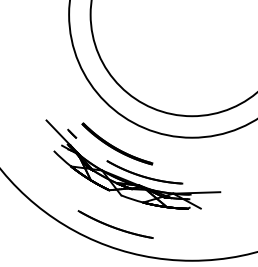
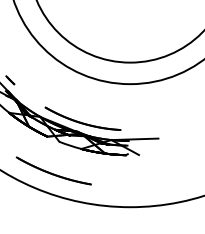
part: (117, 143) -> (55, 89), removed

